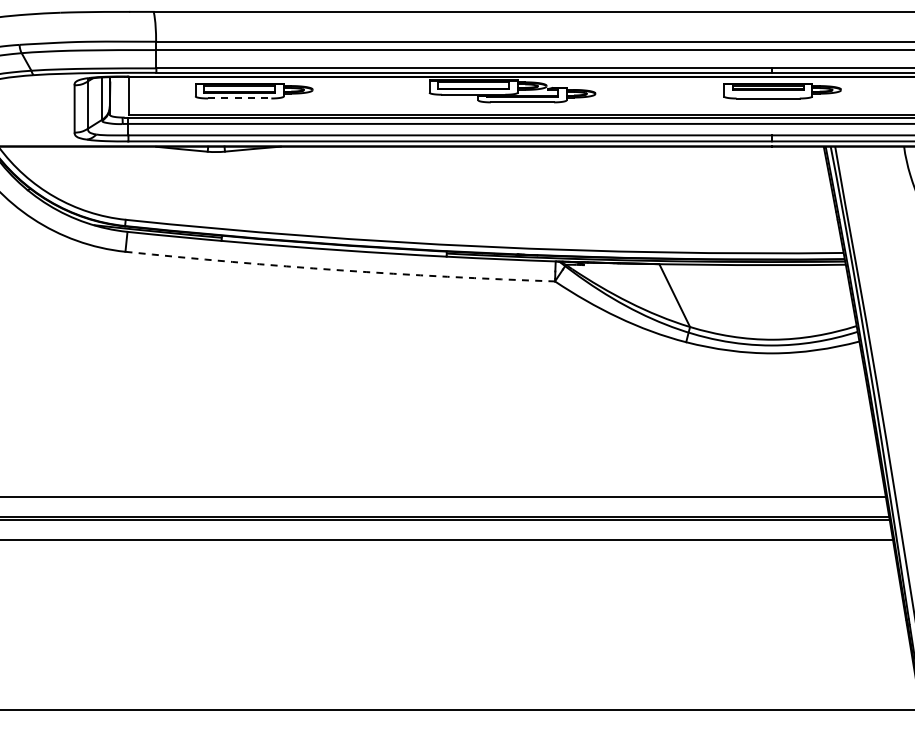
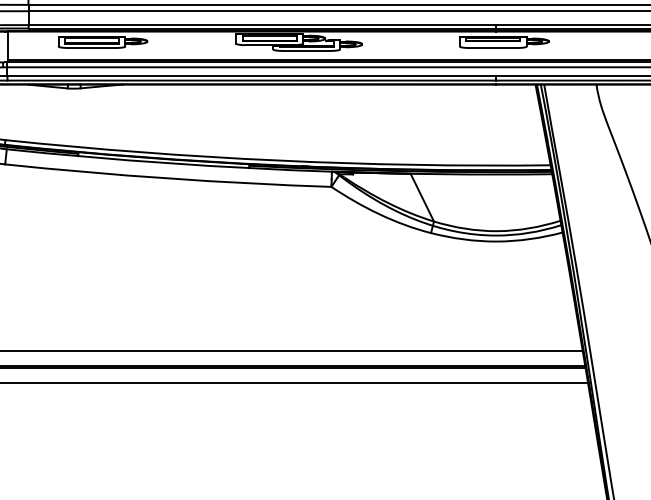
line: (239, 98) -> (91, 47), dashed -> solid
arc: (339, 270) -> (167, 178), dashed -> solid

